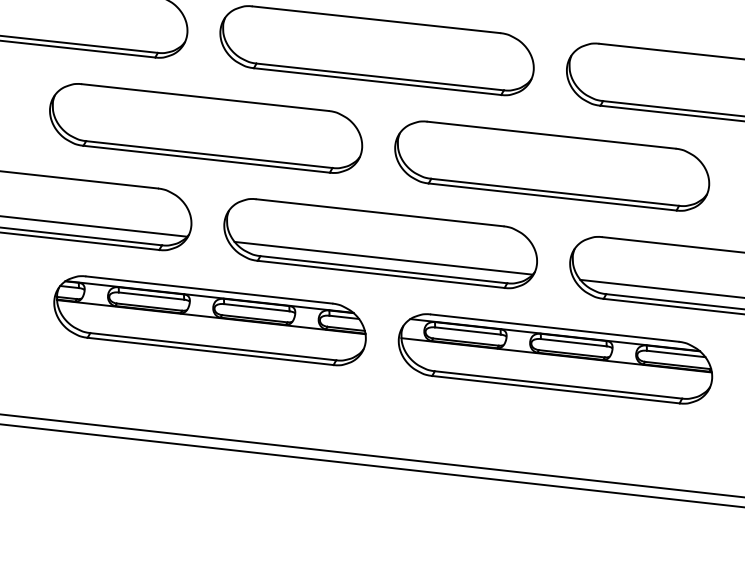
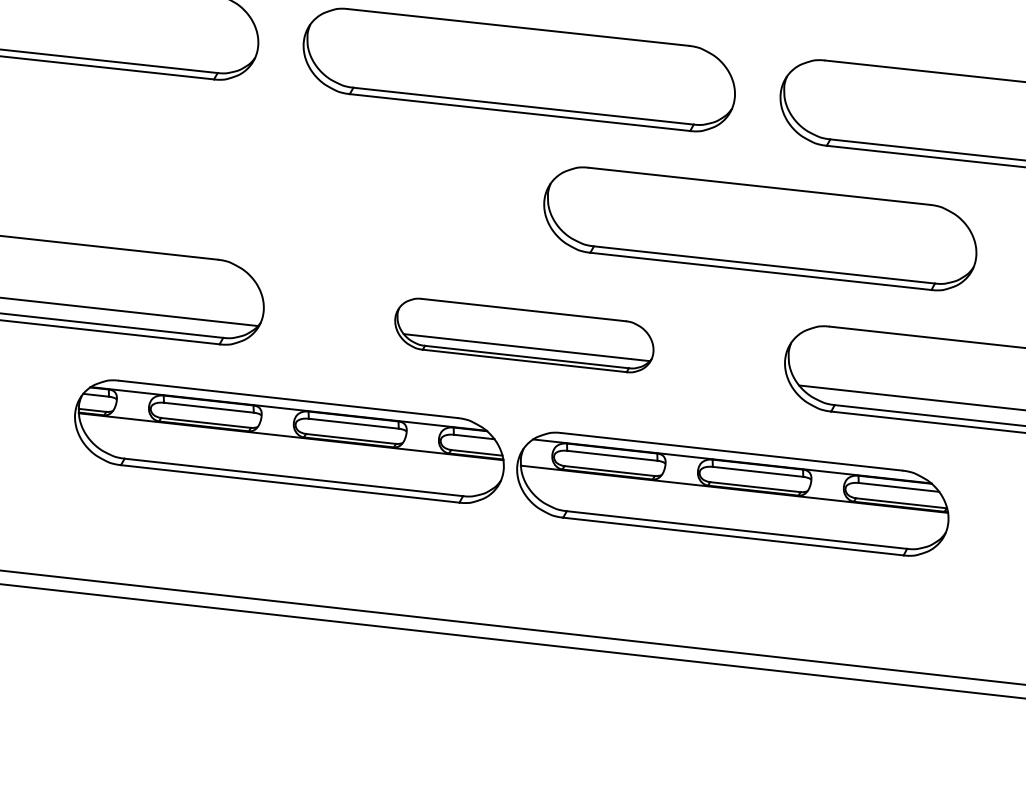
part: (205, 128) -> (283, 176), removed
part: (380, 243) -> (524, 335), size x0.6
part: (555, 358) -> (732, 493), moved

